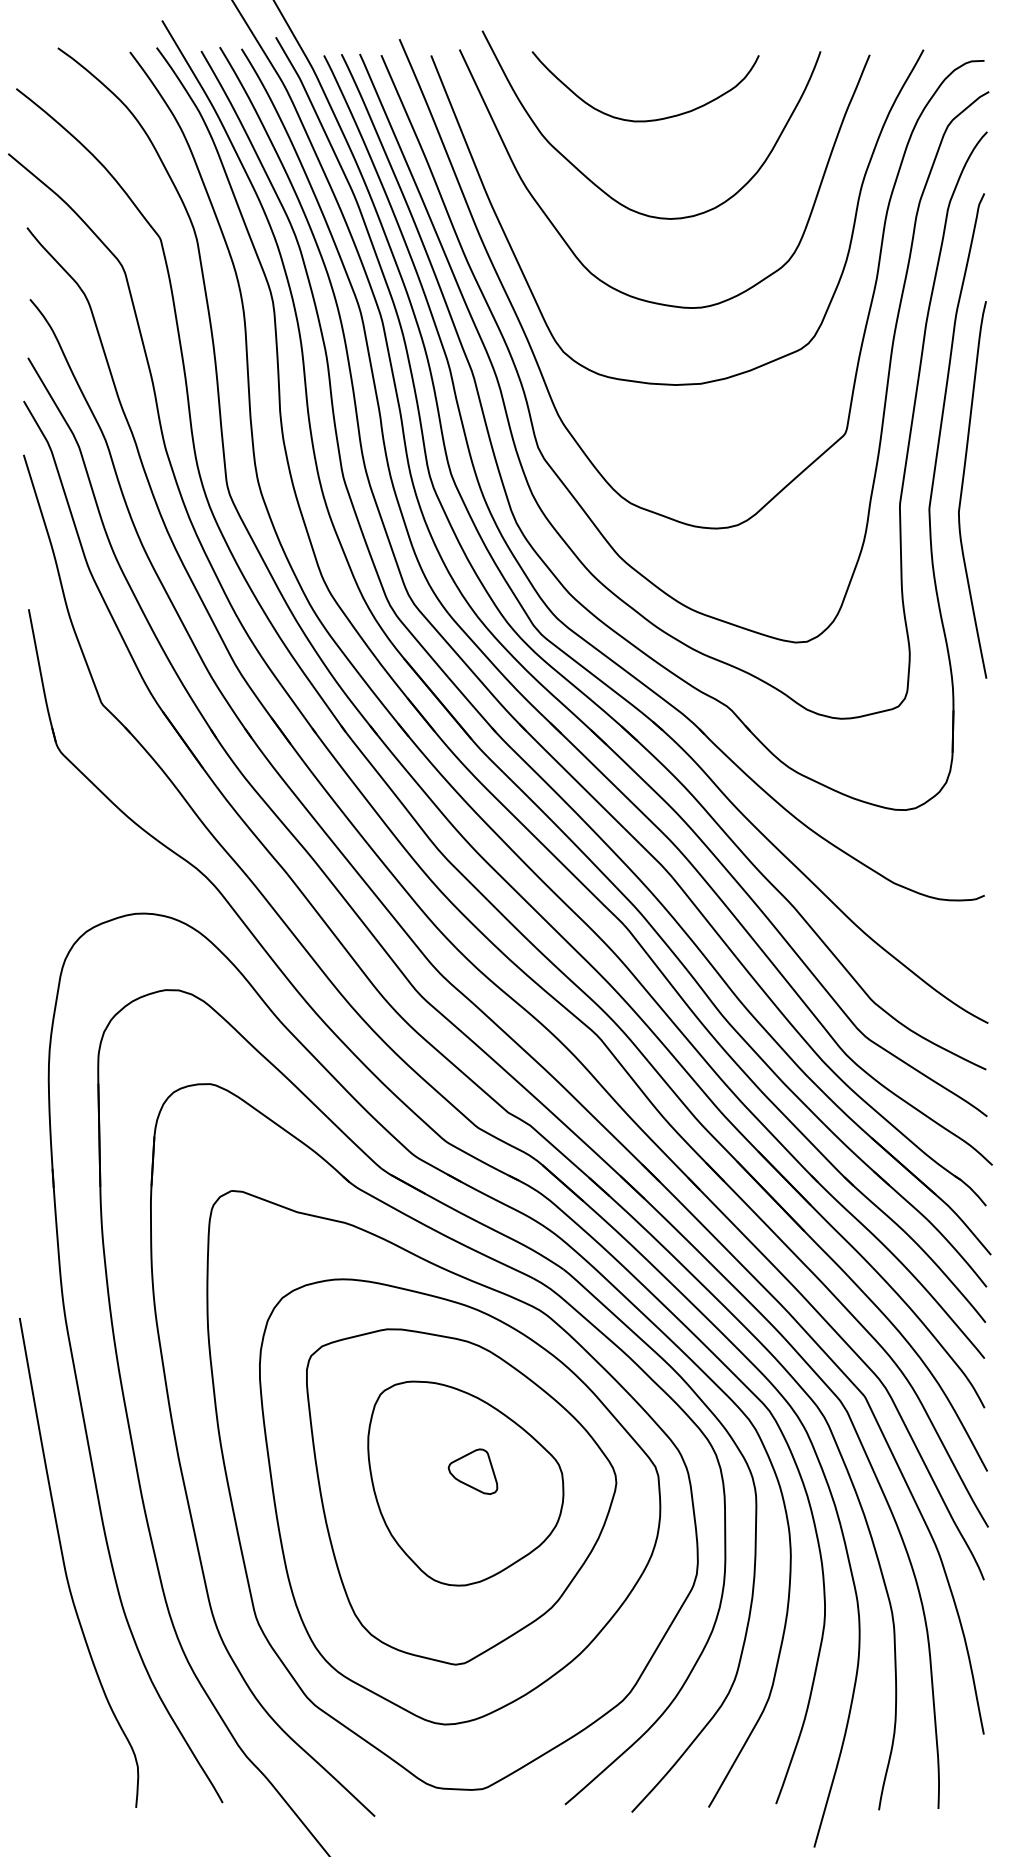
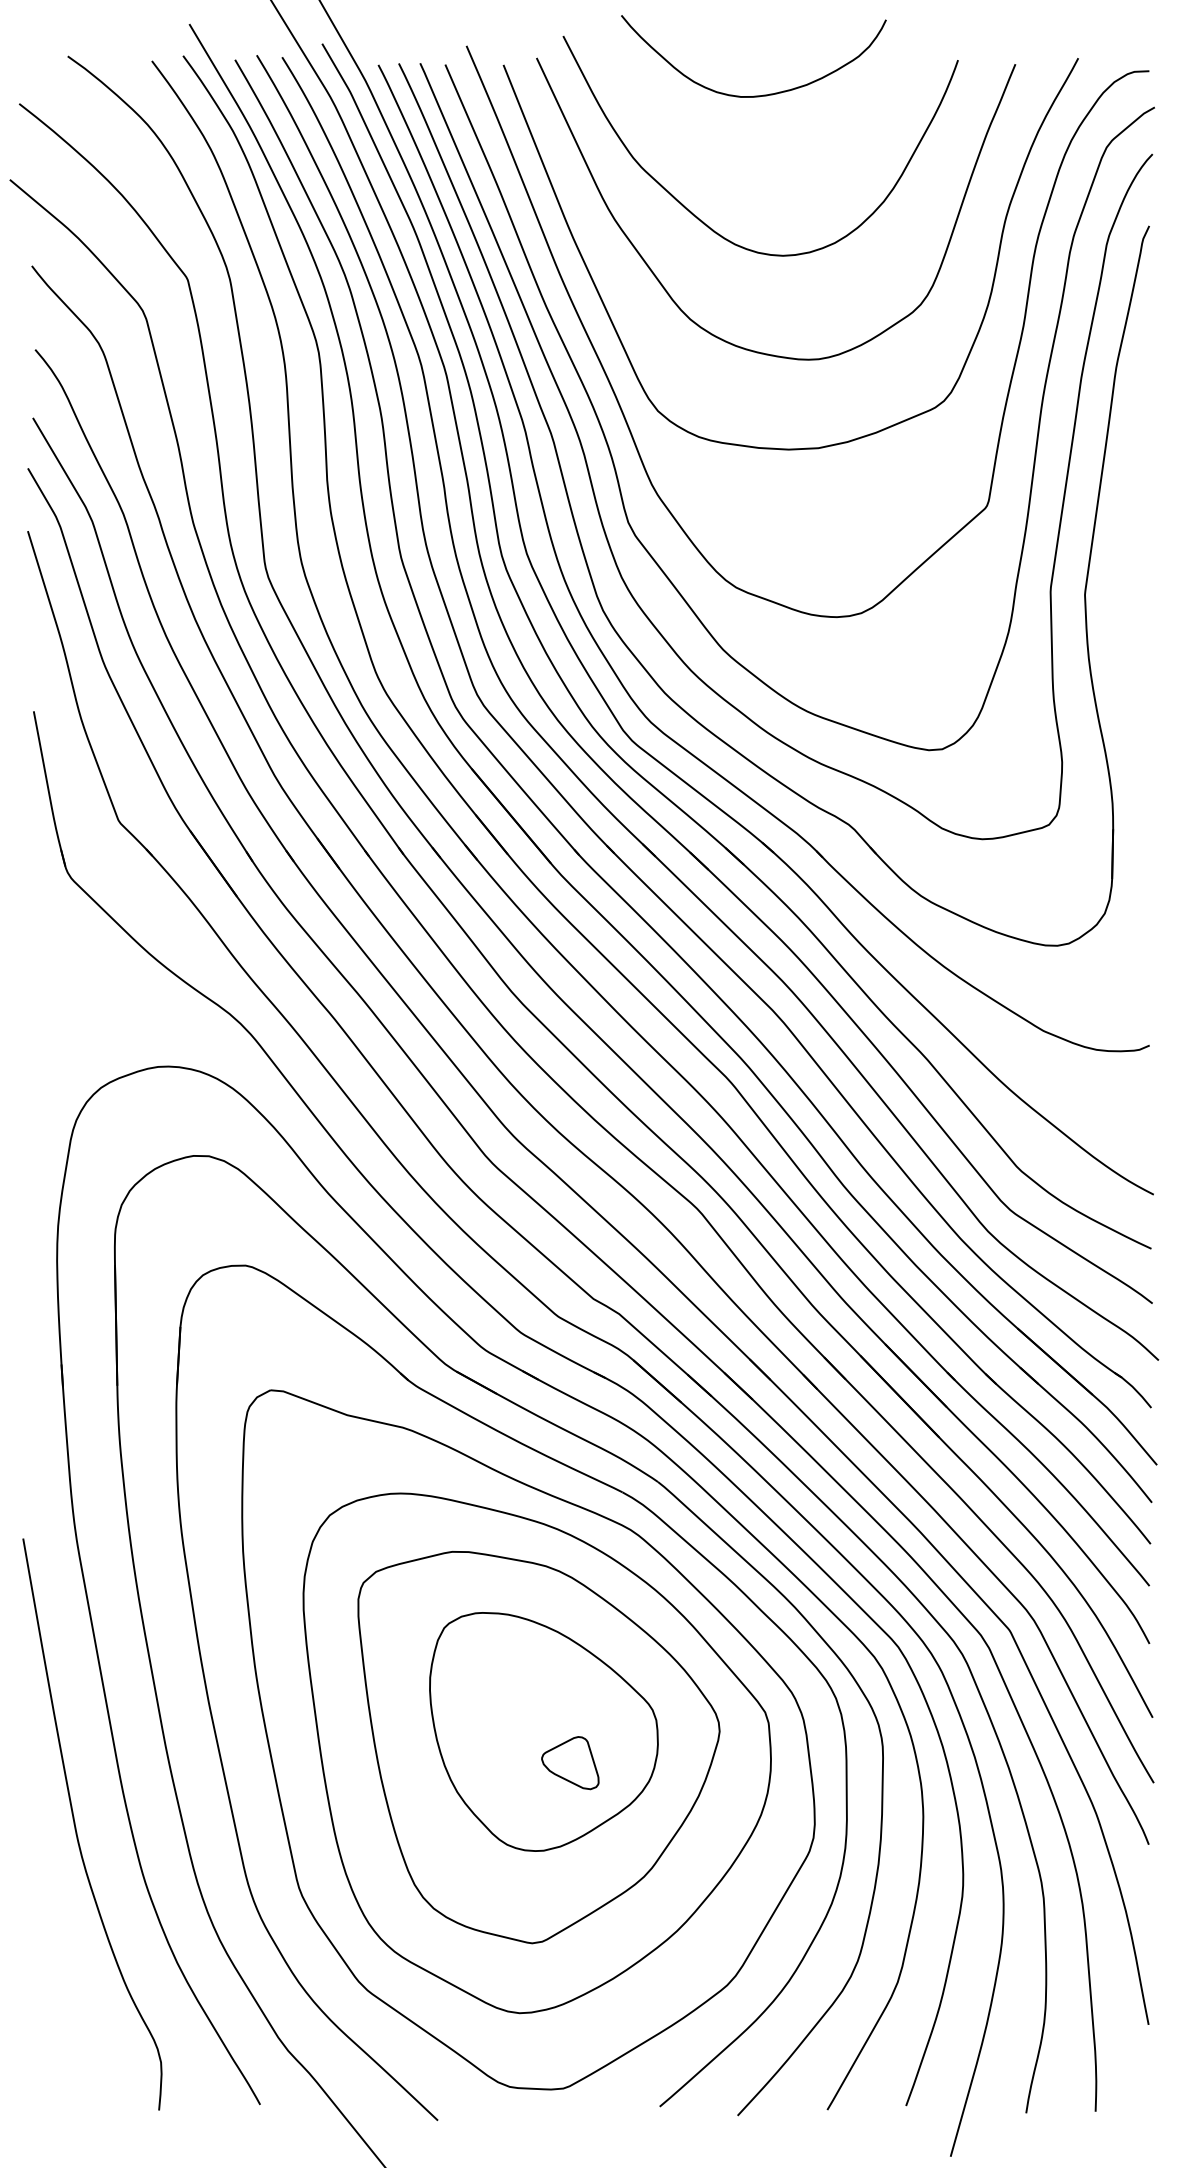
curve: (646, 120) -> (754, 95), moved
curve: (963, 486) -> (1124, 568), removed
part: (473, 1472) -> (570, 1763), moved

